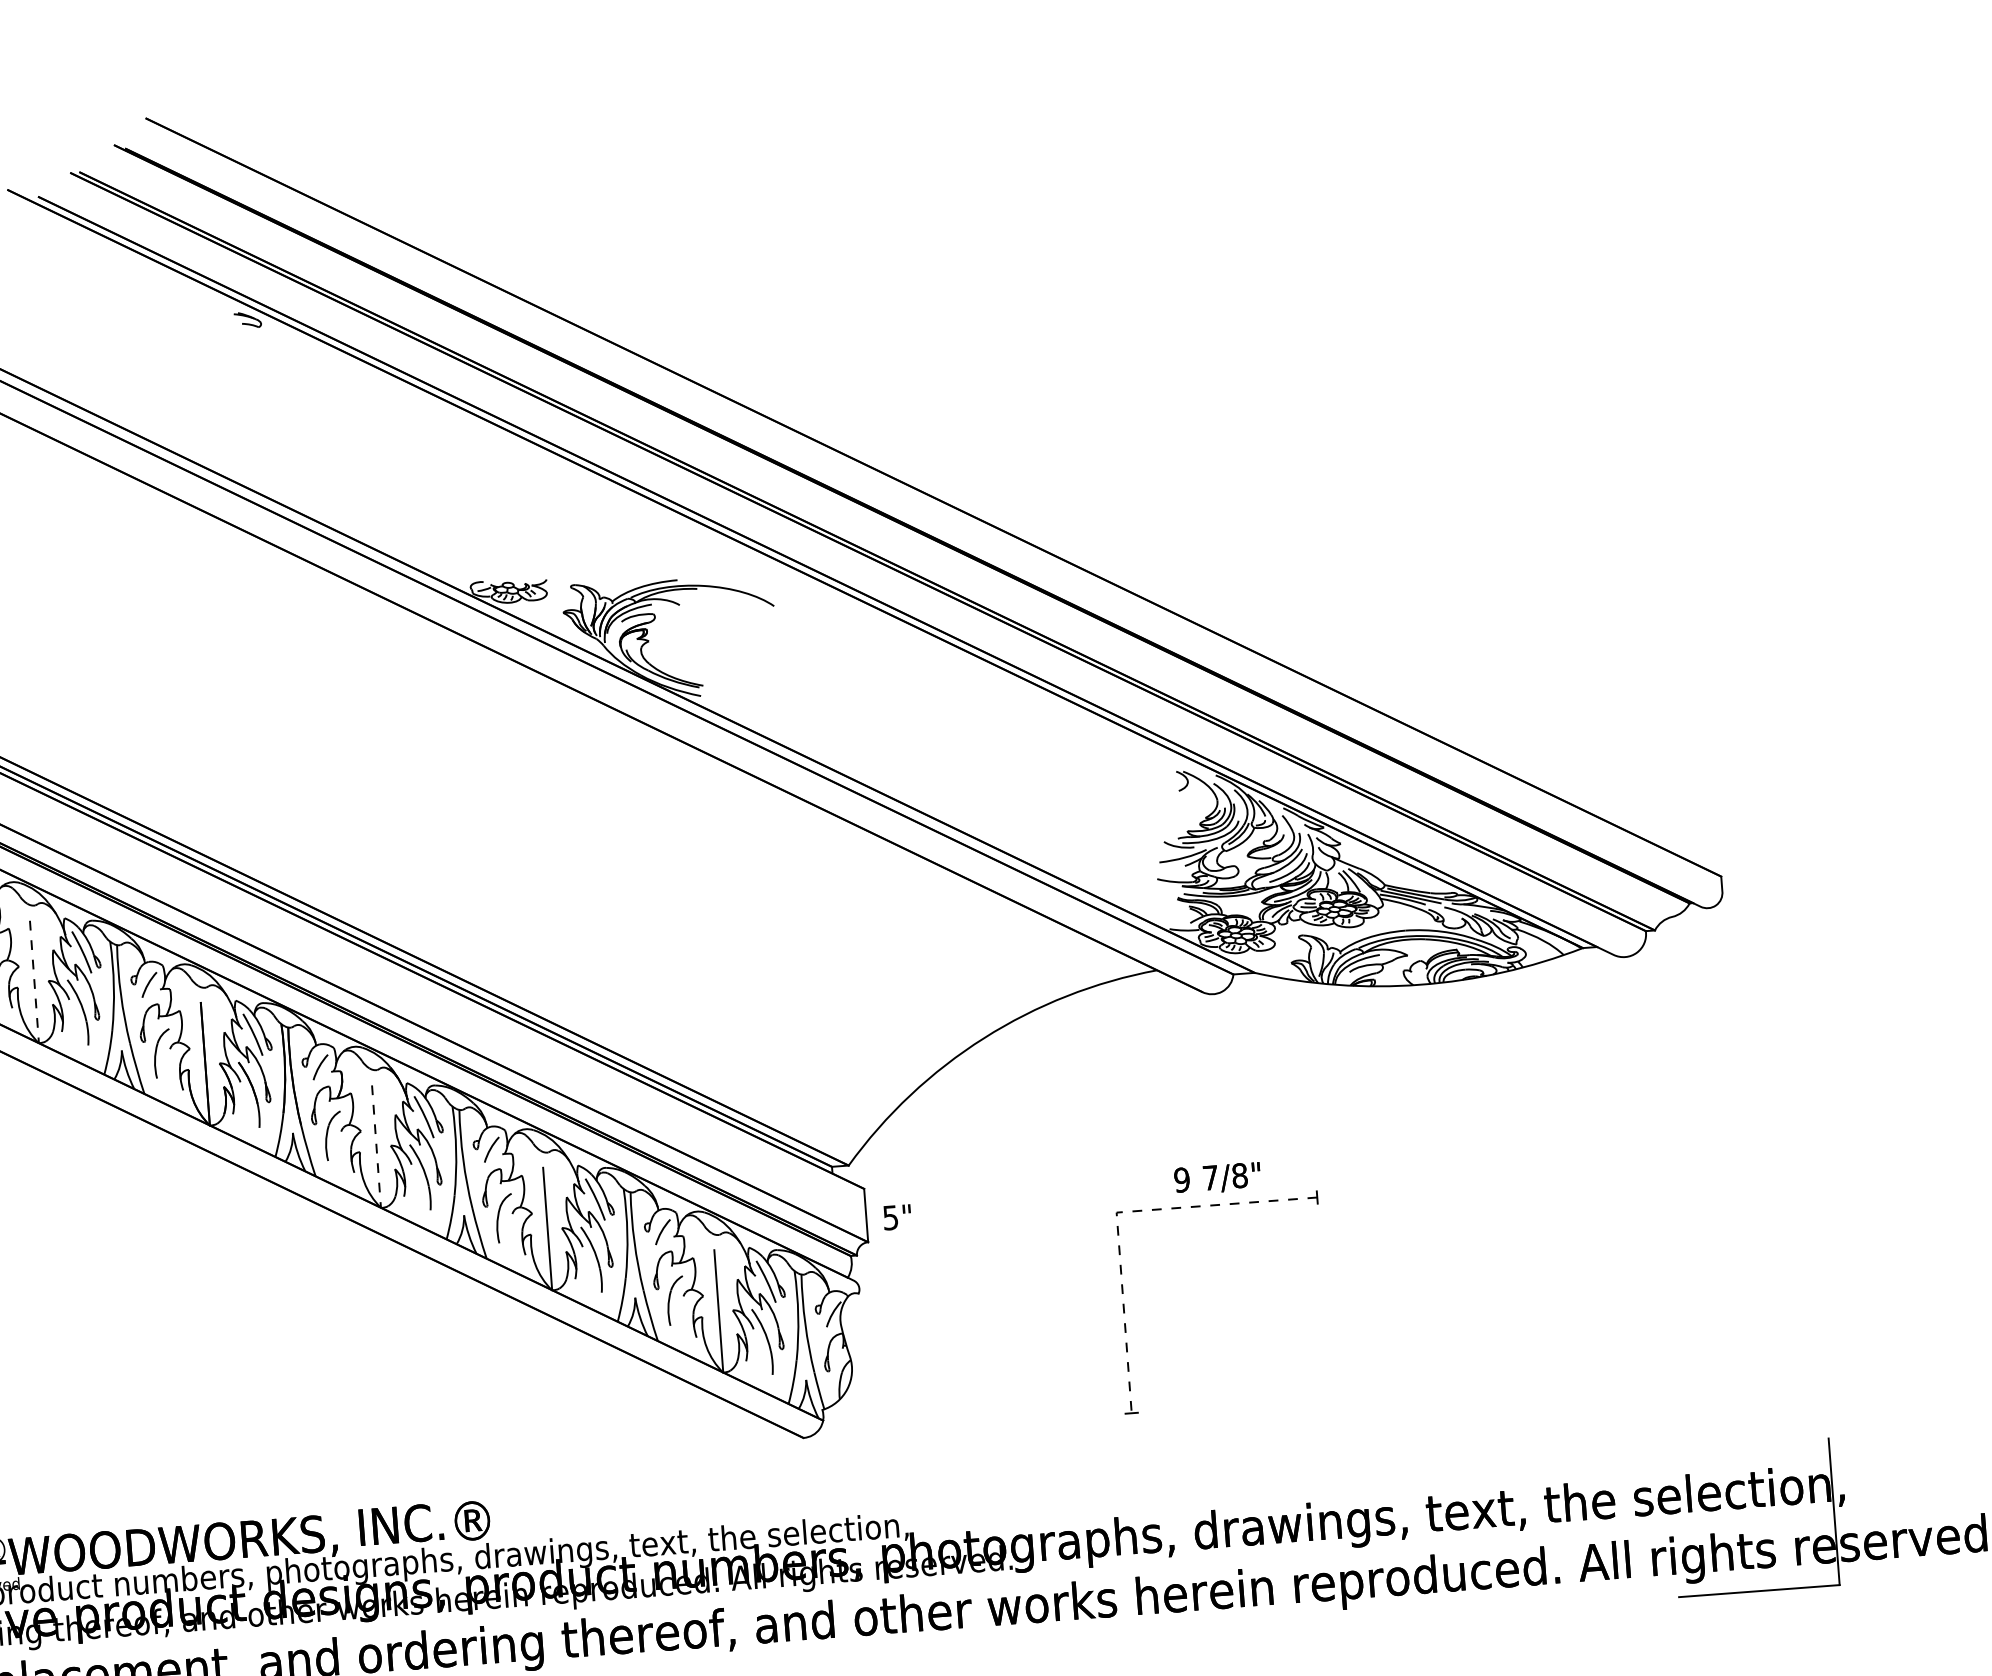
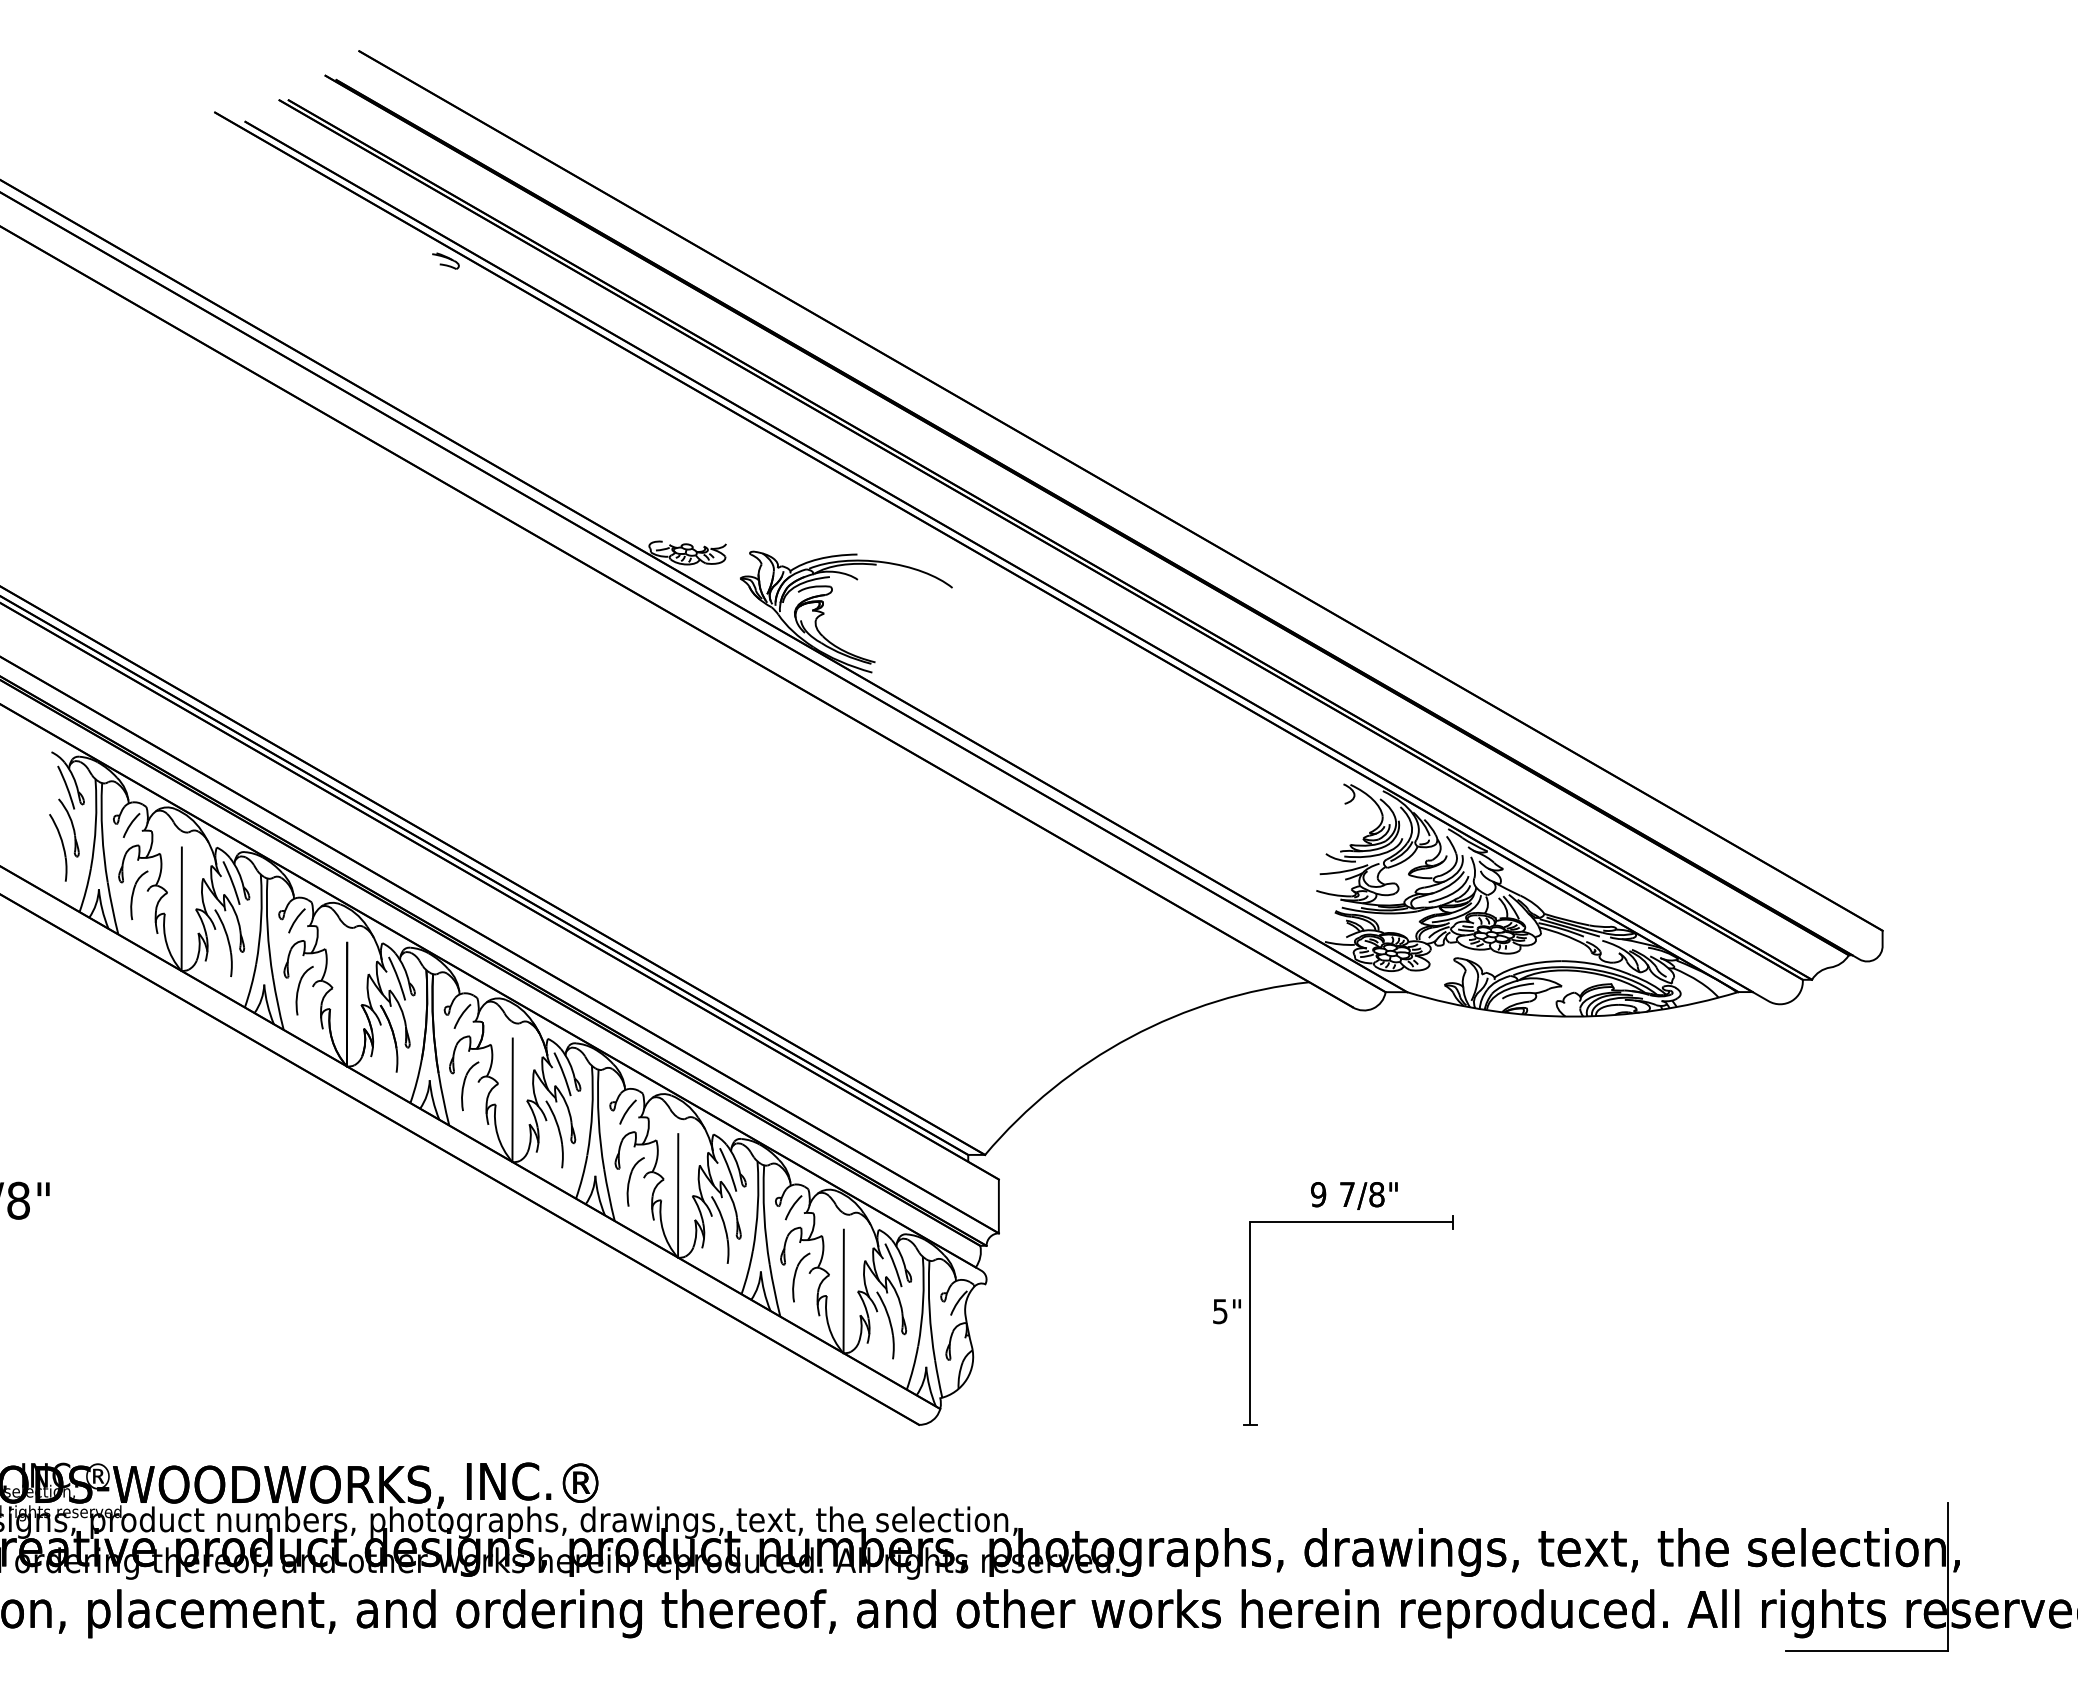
line: (34, 982) -> (181, 909), dashed -> solid
line: (376, 1146) -> (512, 1100), dashed -> solid
line: (1116, 1212) -> (1250, 1222), dashed -> solid
text: (896, 1217) -> (1226, 1311), moved

